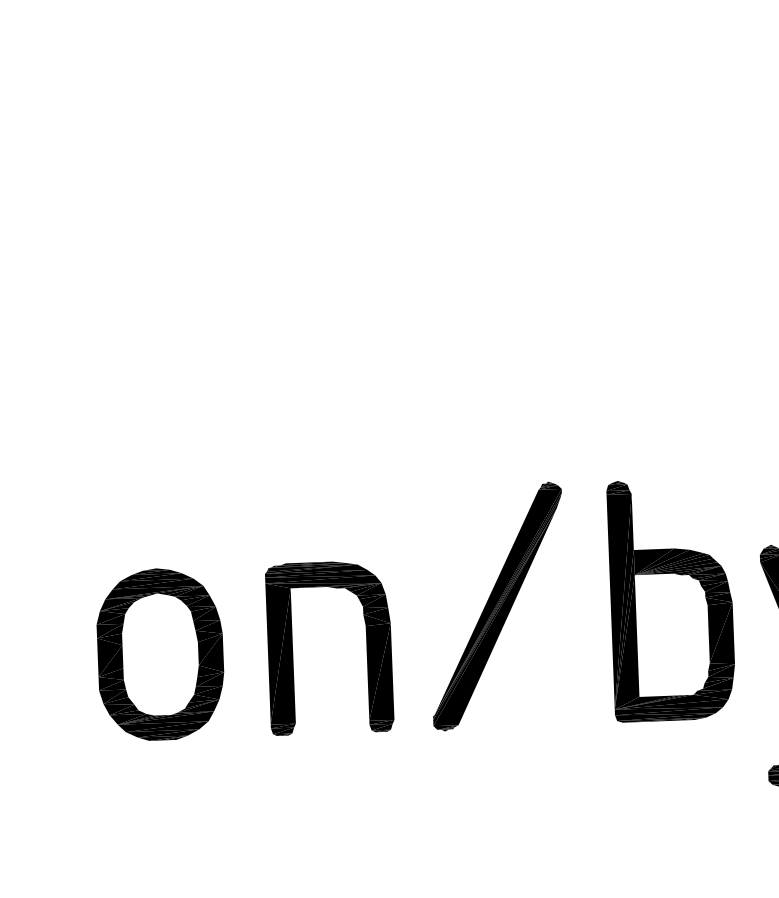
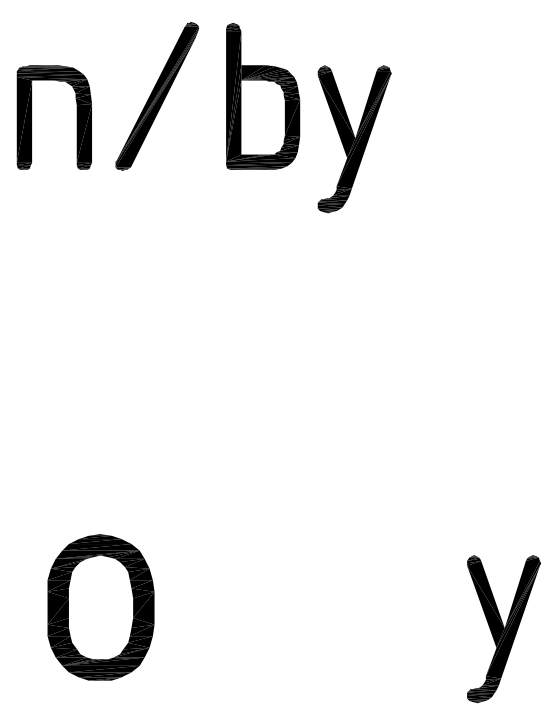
part: (671, 598) -> (412, 585), removed
part: (497, 605) -> (306, 585), removed
part: (293, 649) -> (181, 607), removed
part: (159, 654) -> (100, 607), size x1.4

